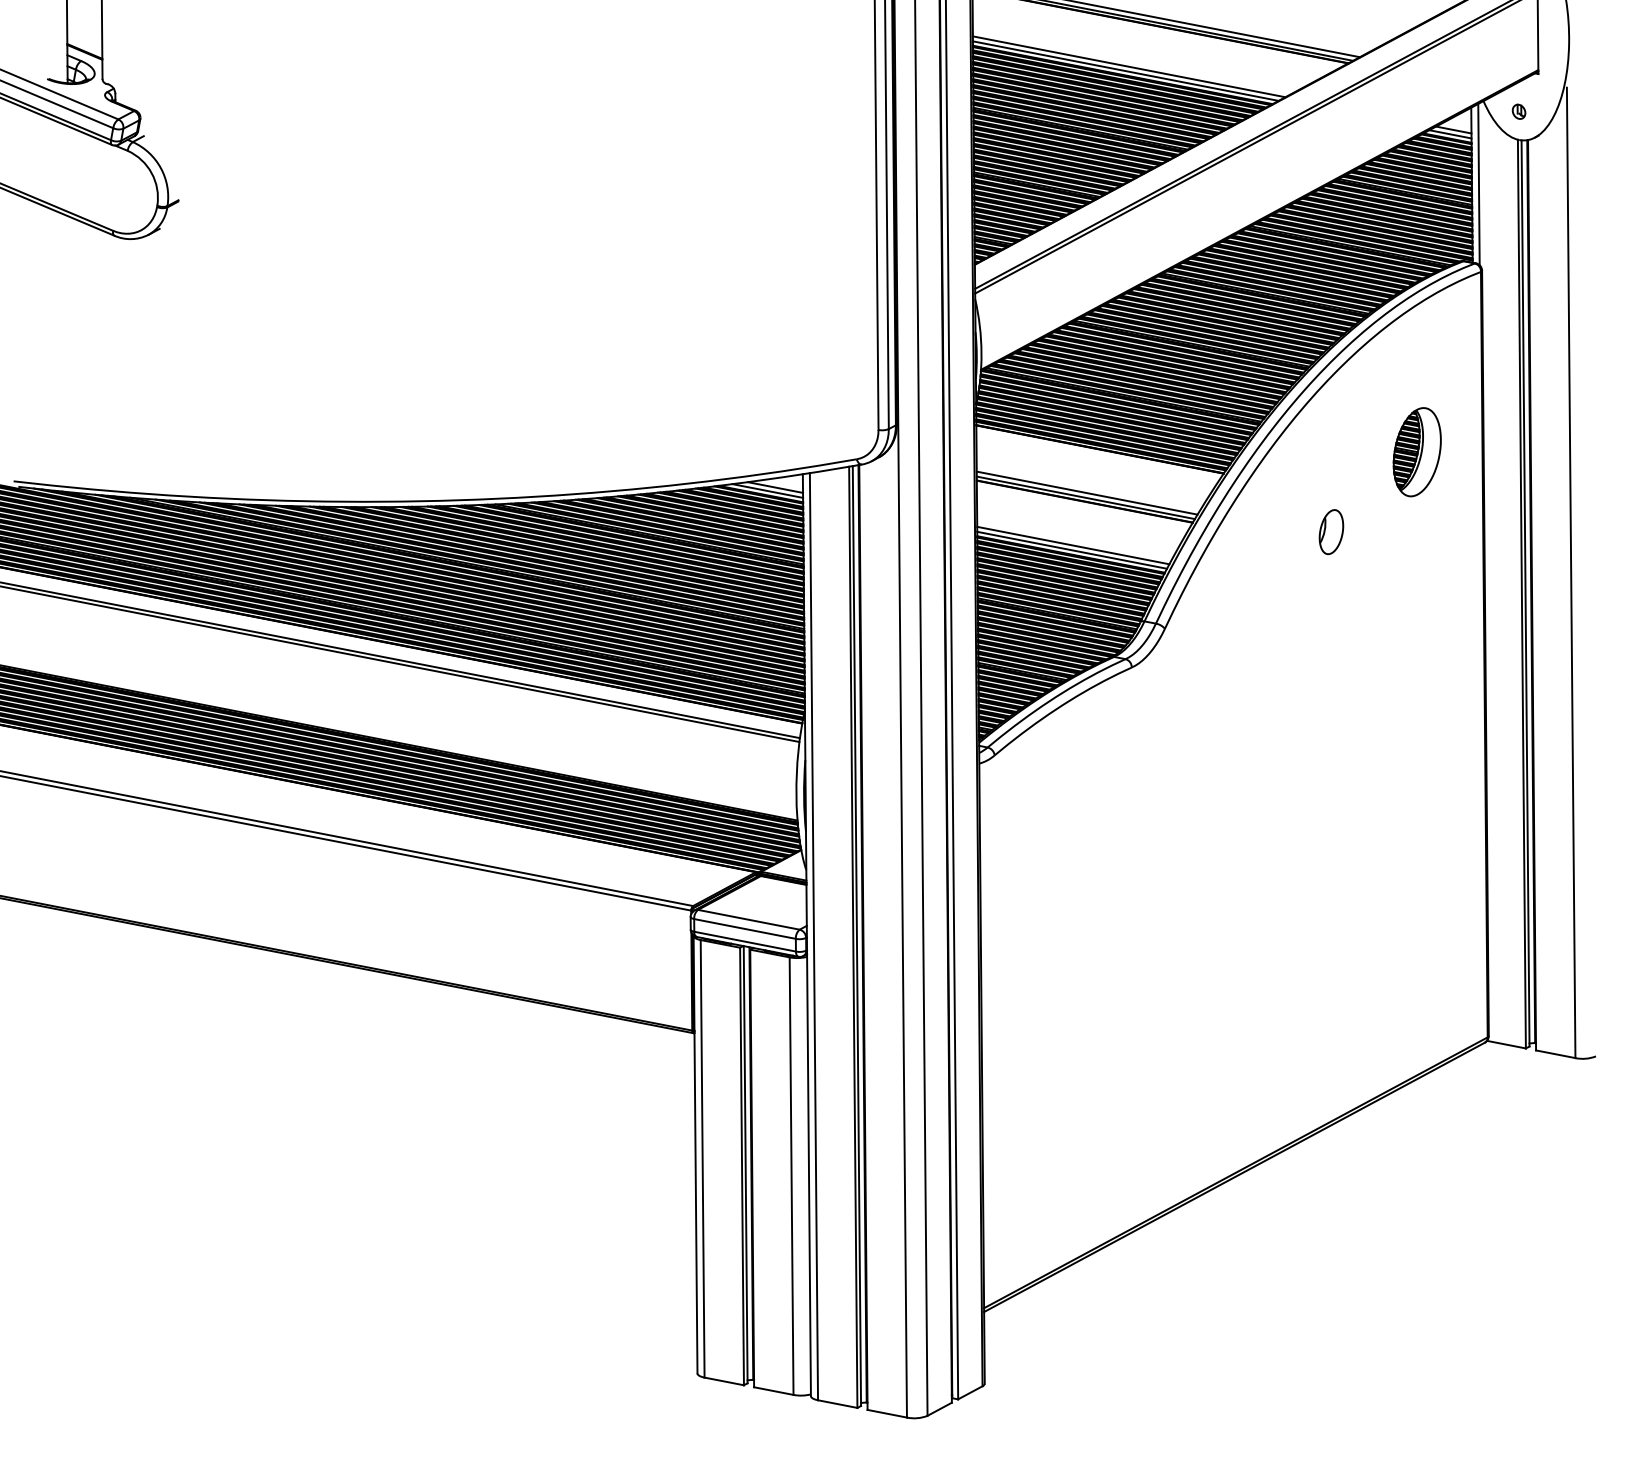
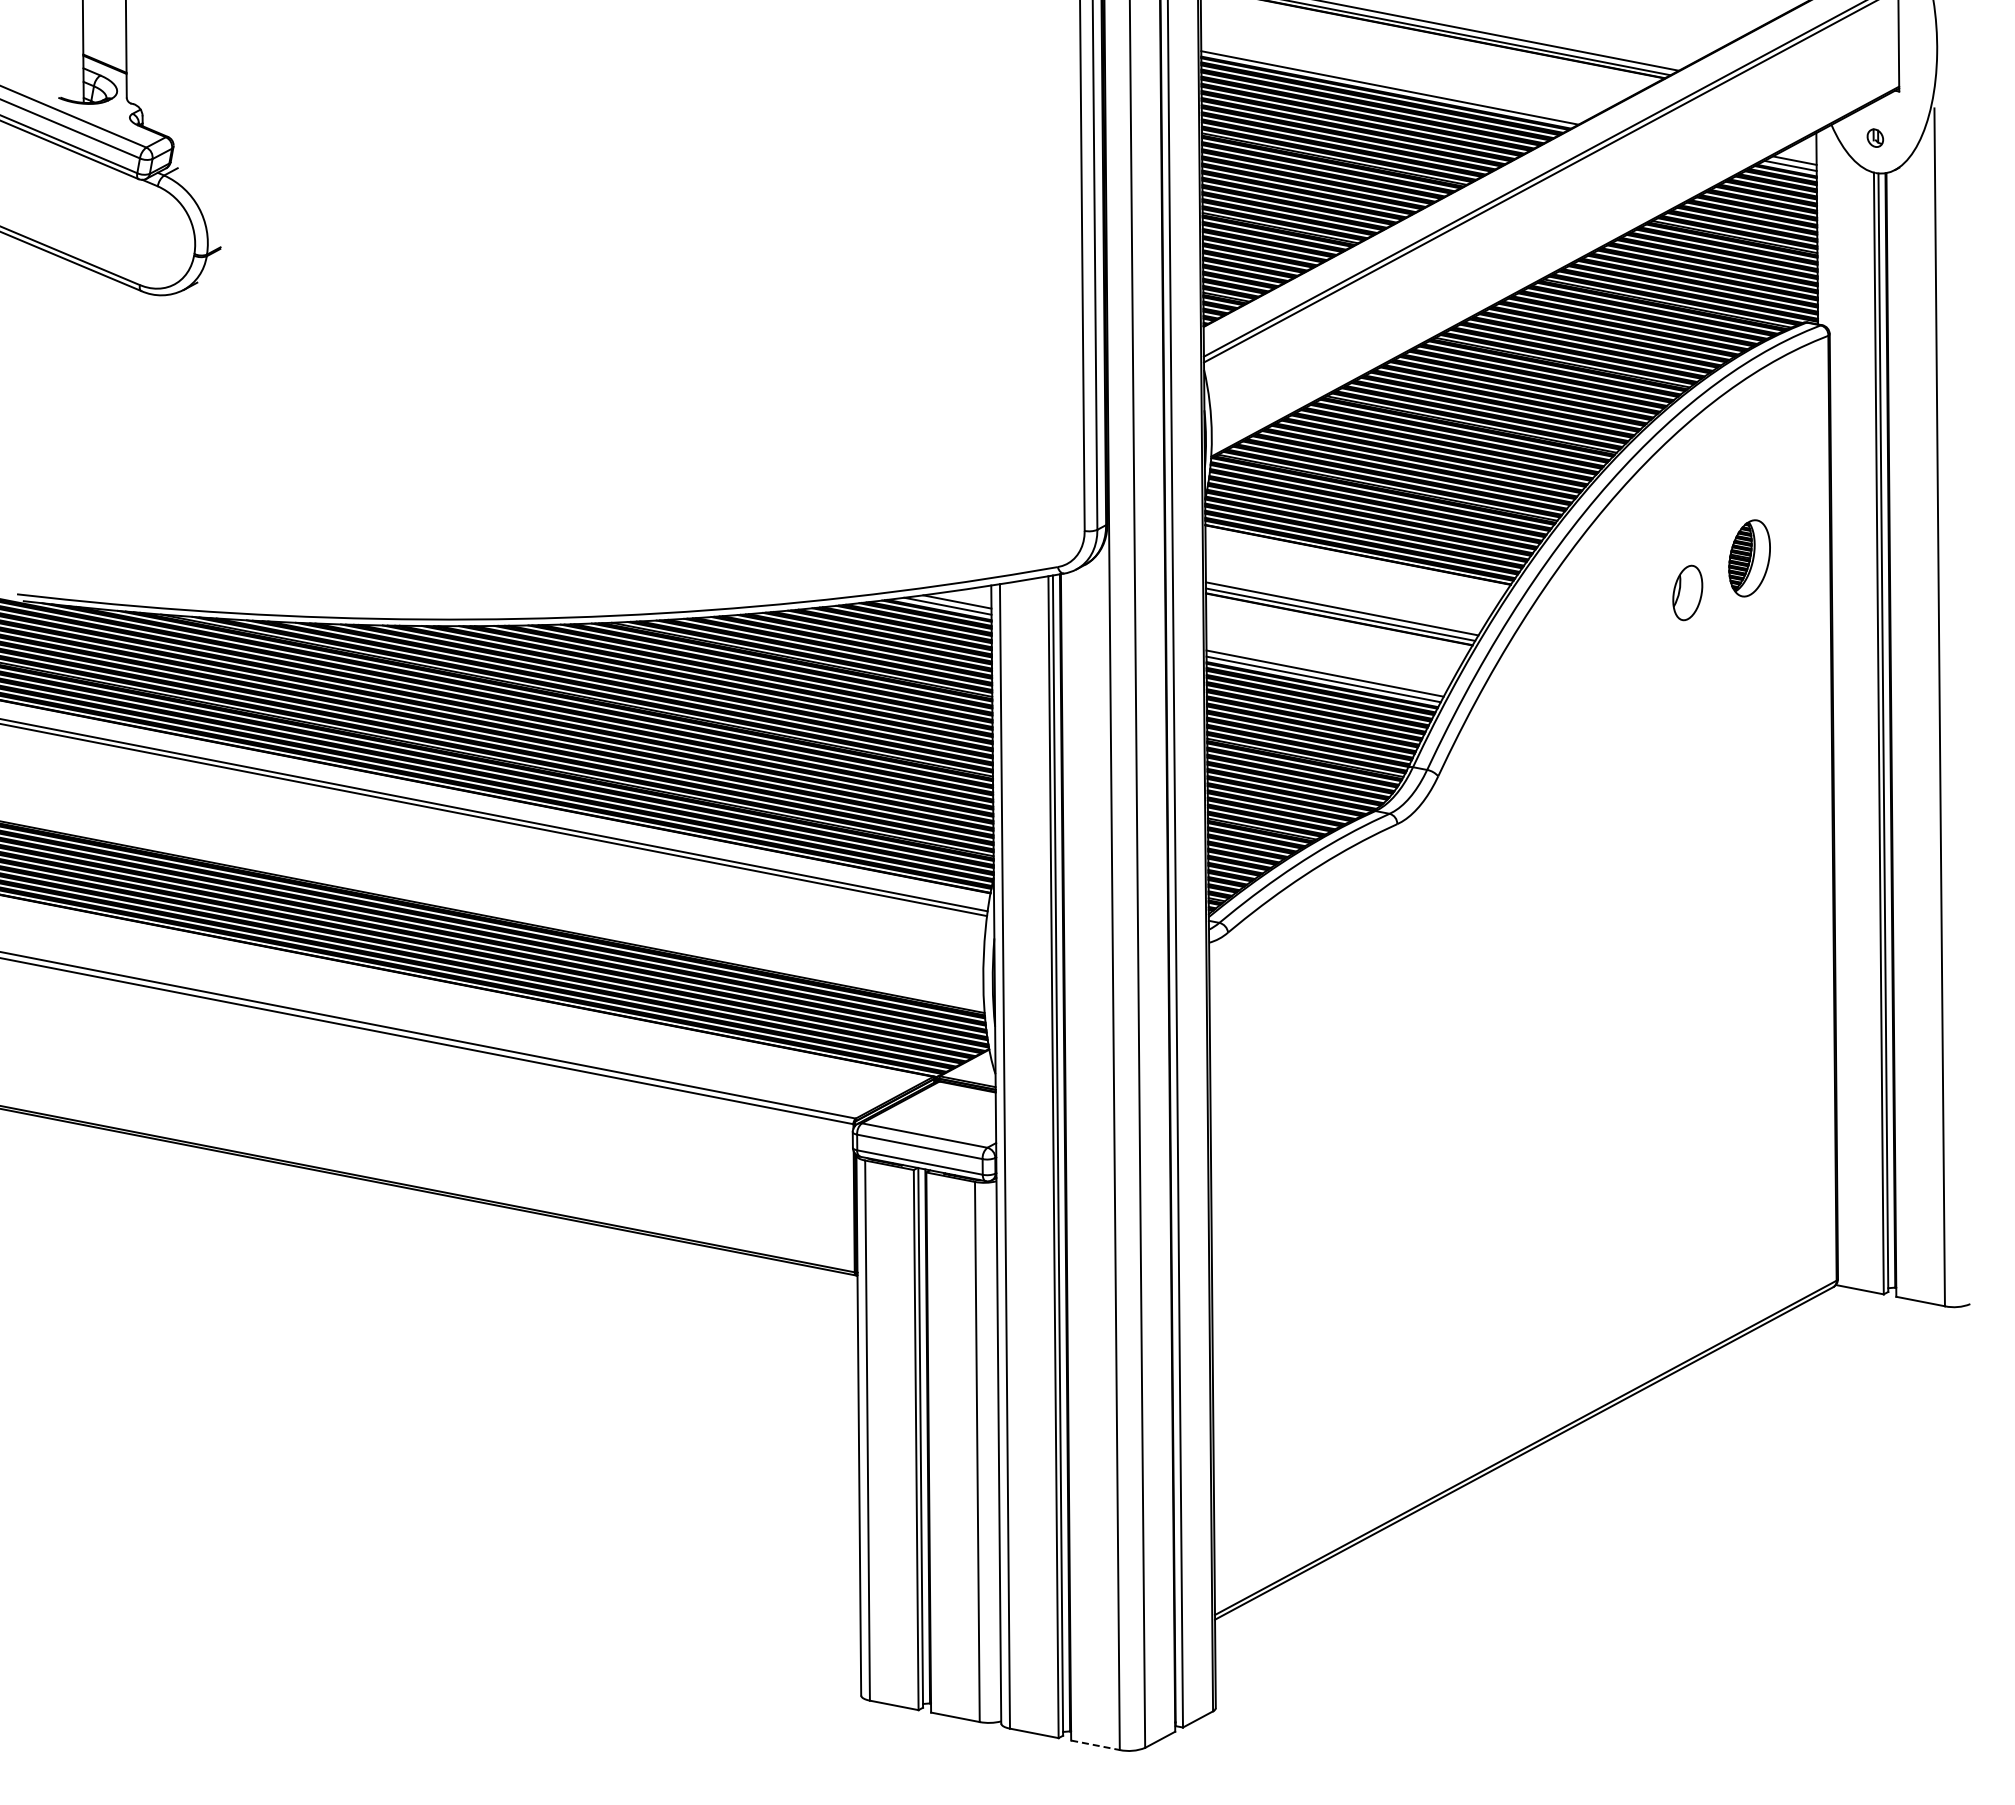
line: (1128, 66) -> (1393, 82), removed
line: (1478, 184) -> (1825, 227), removed
part: (1417, 452) -> (1749, 558), size x0.7
part: (1331, 531) -> (1687, 592), moved
line: (887, 1413) -> (1095, 1745), solid -> dashed

